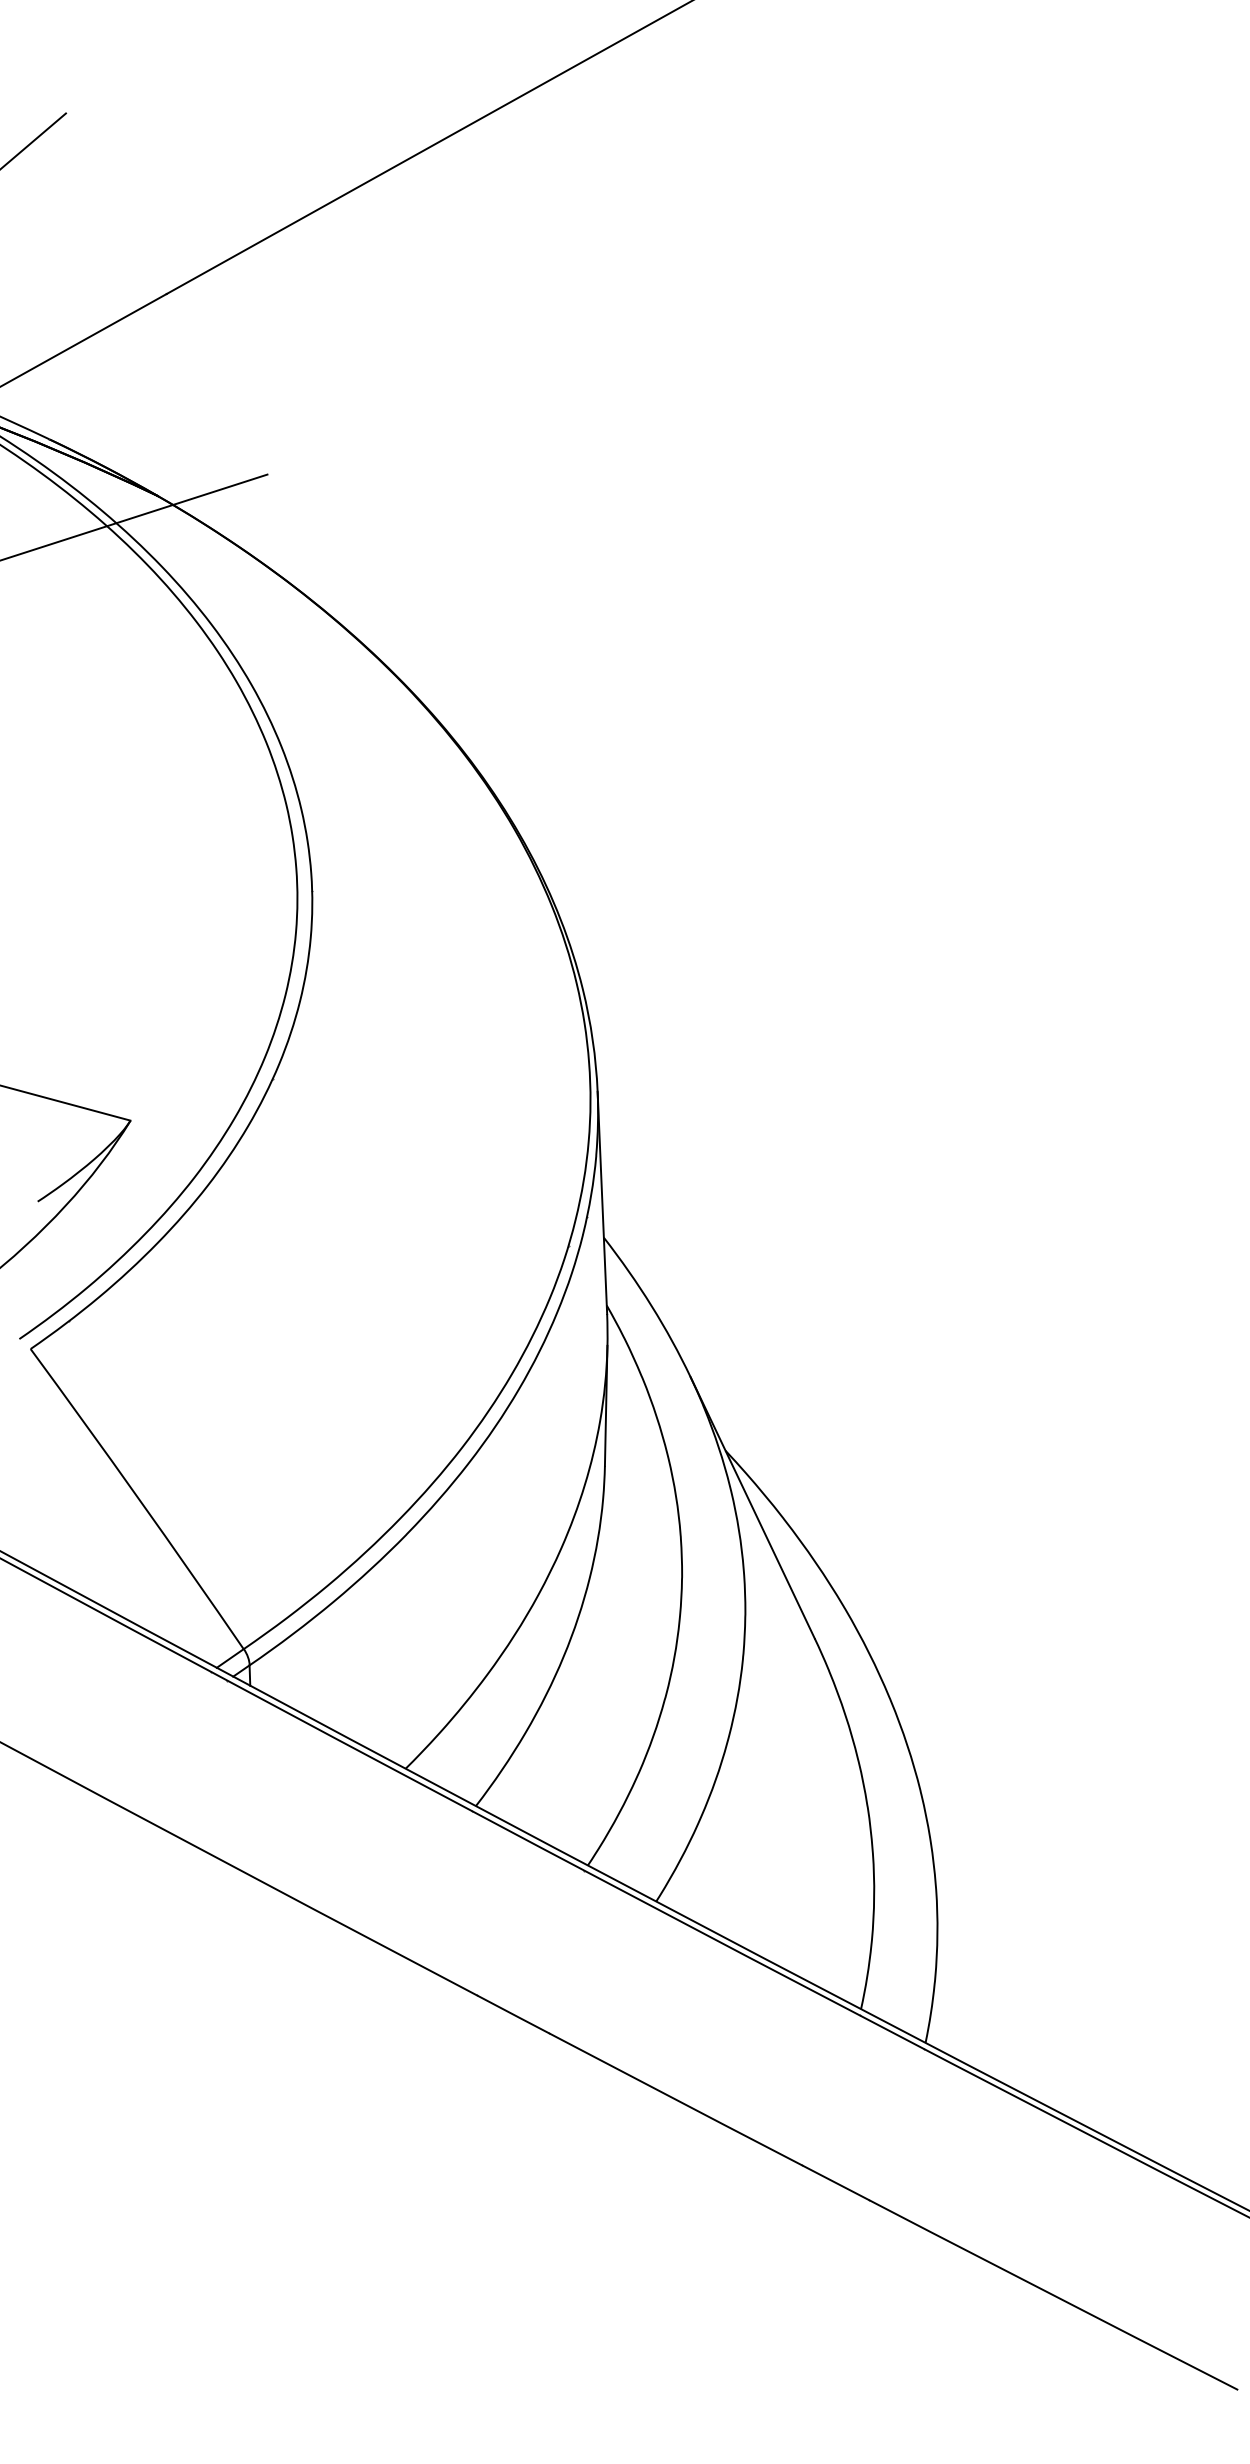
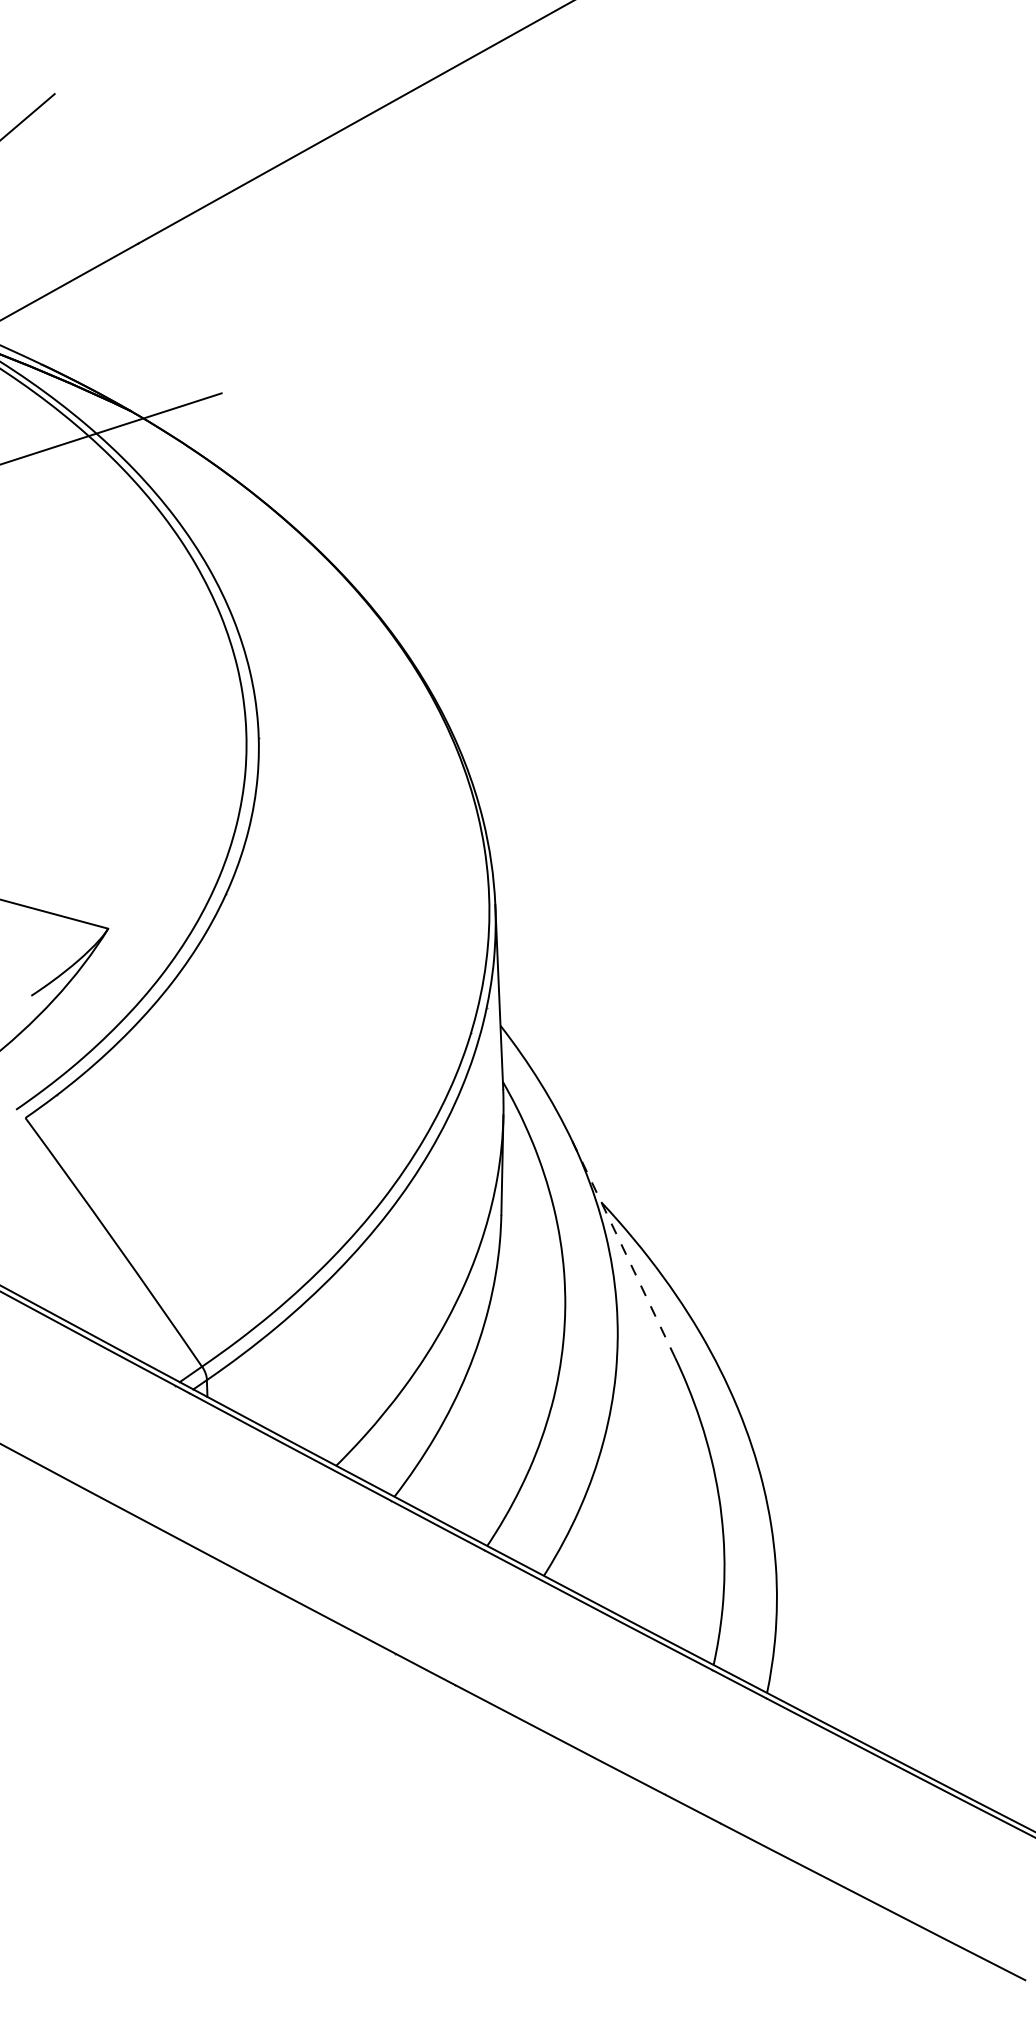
line: (752, 1507) -> (623, 1249), solid -> dashed

